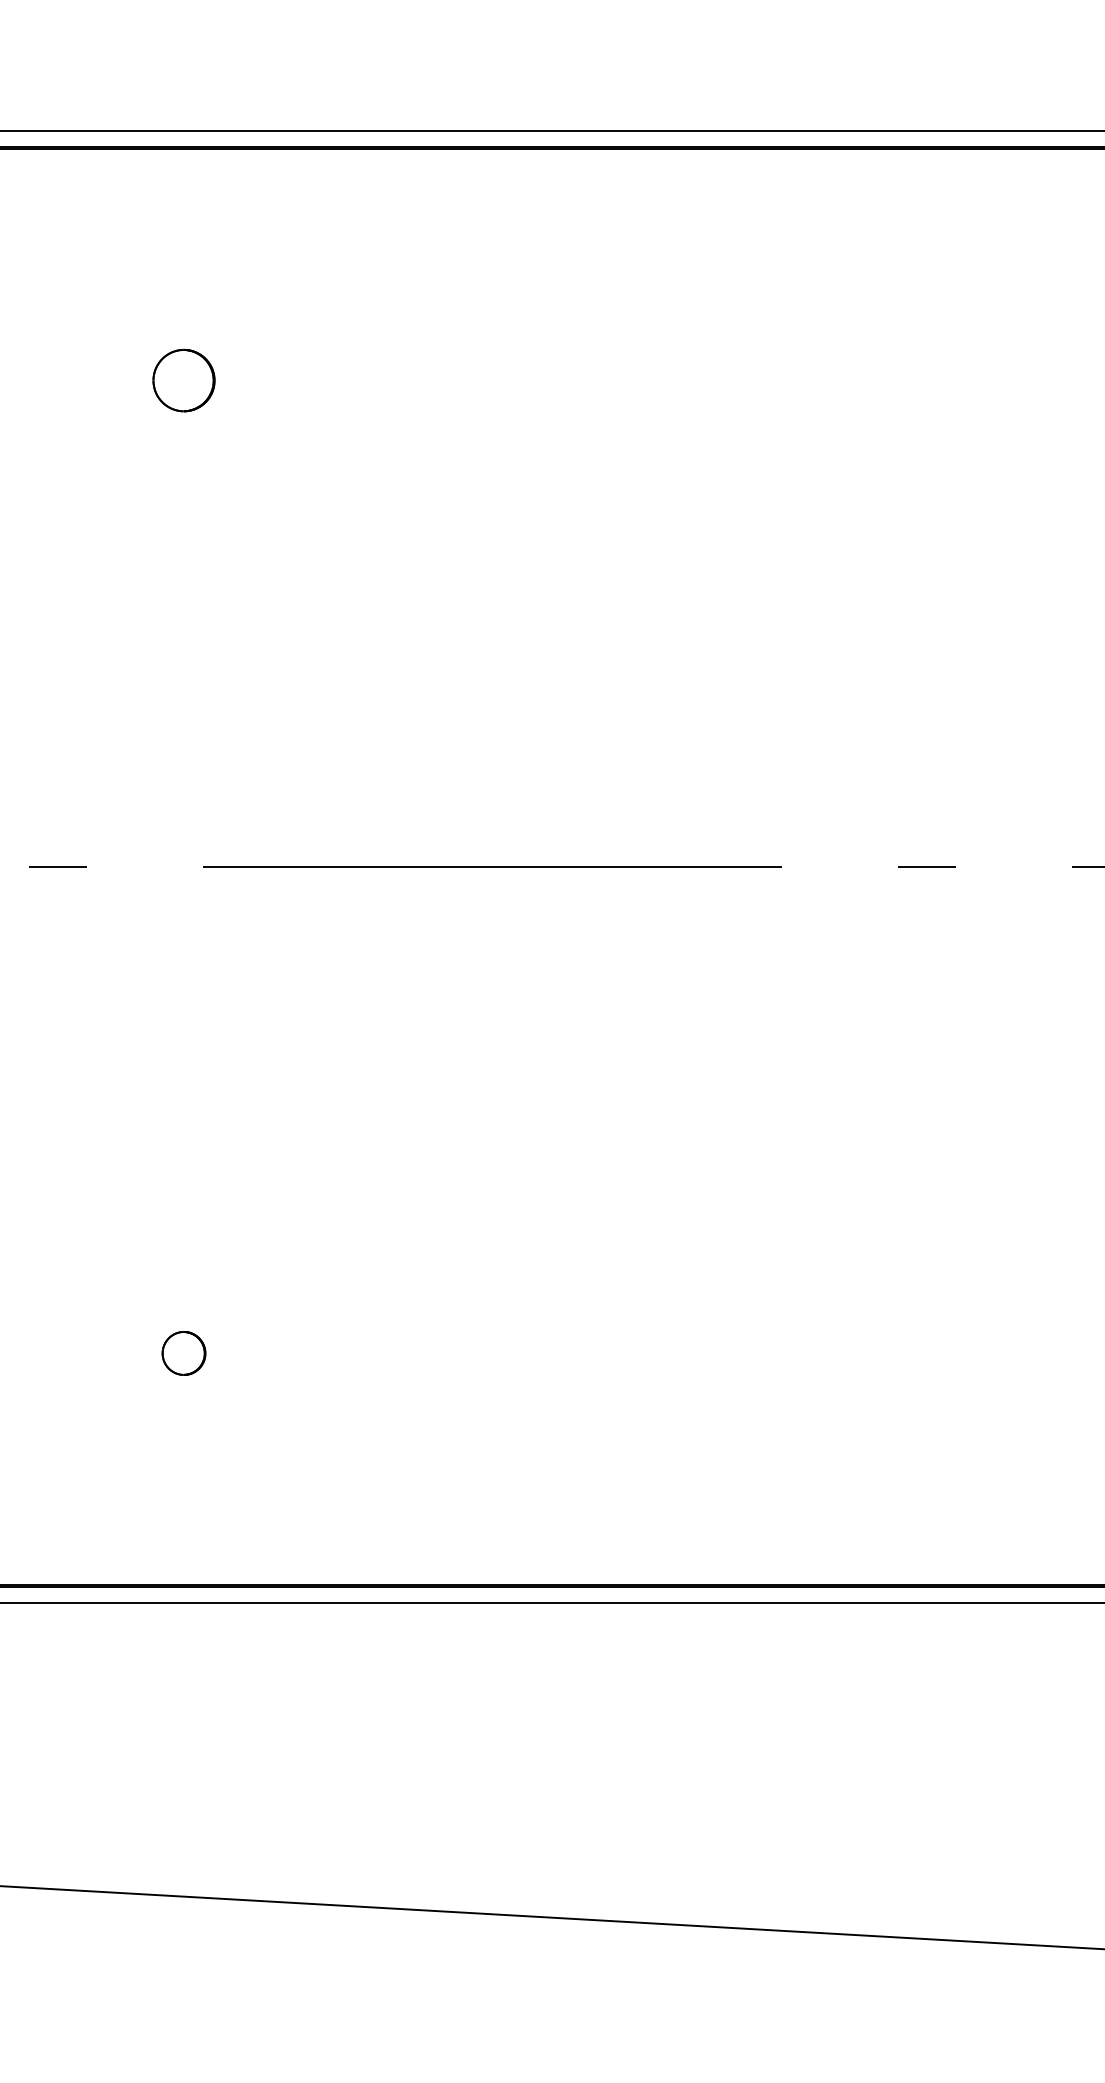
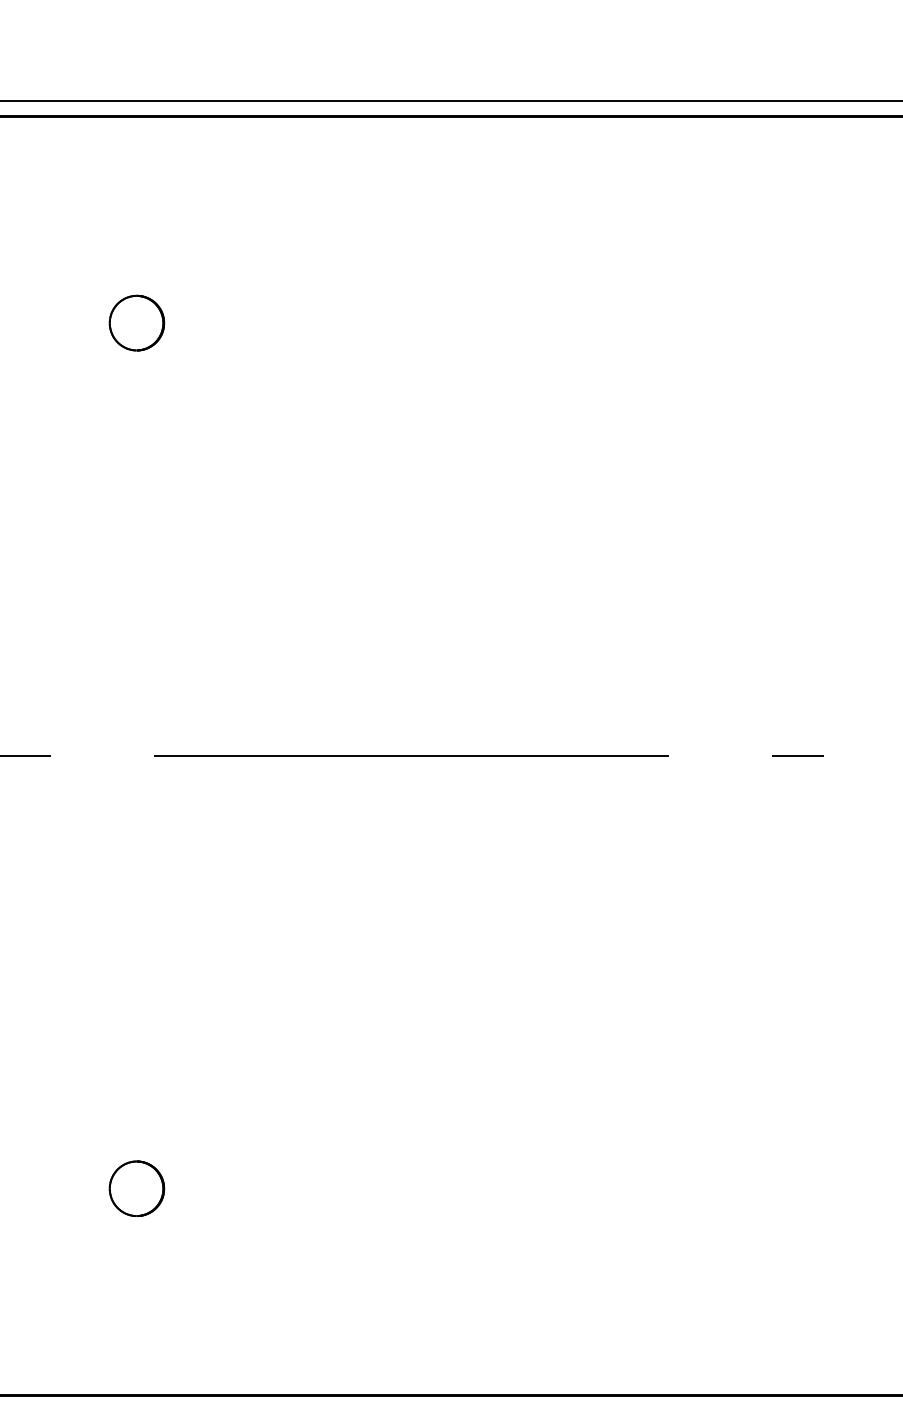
part: (183, 1353) -> (136, 1188), size x1.43

